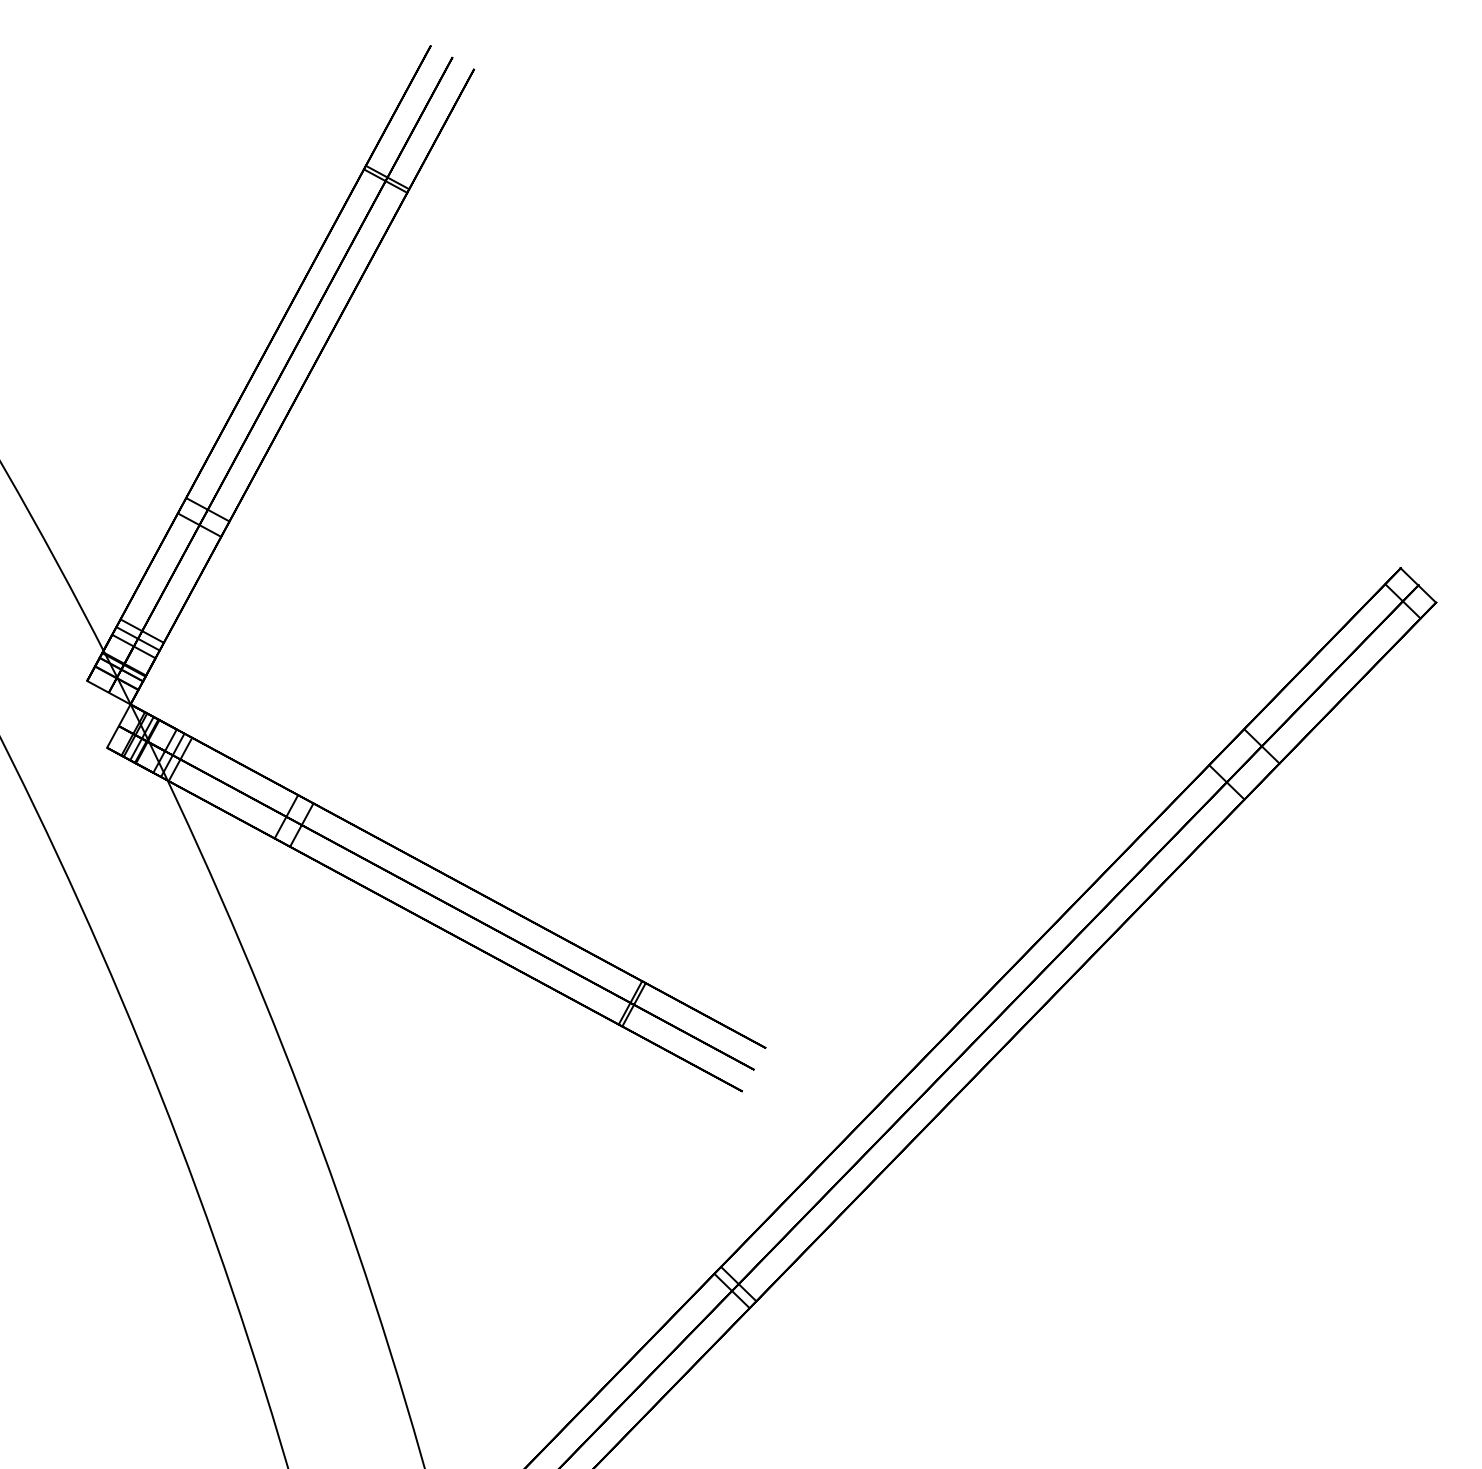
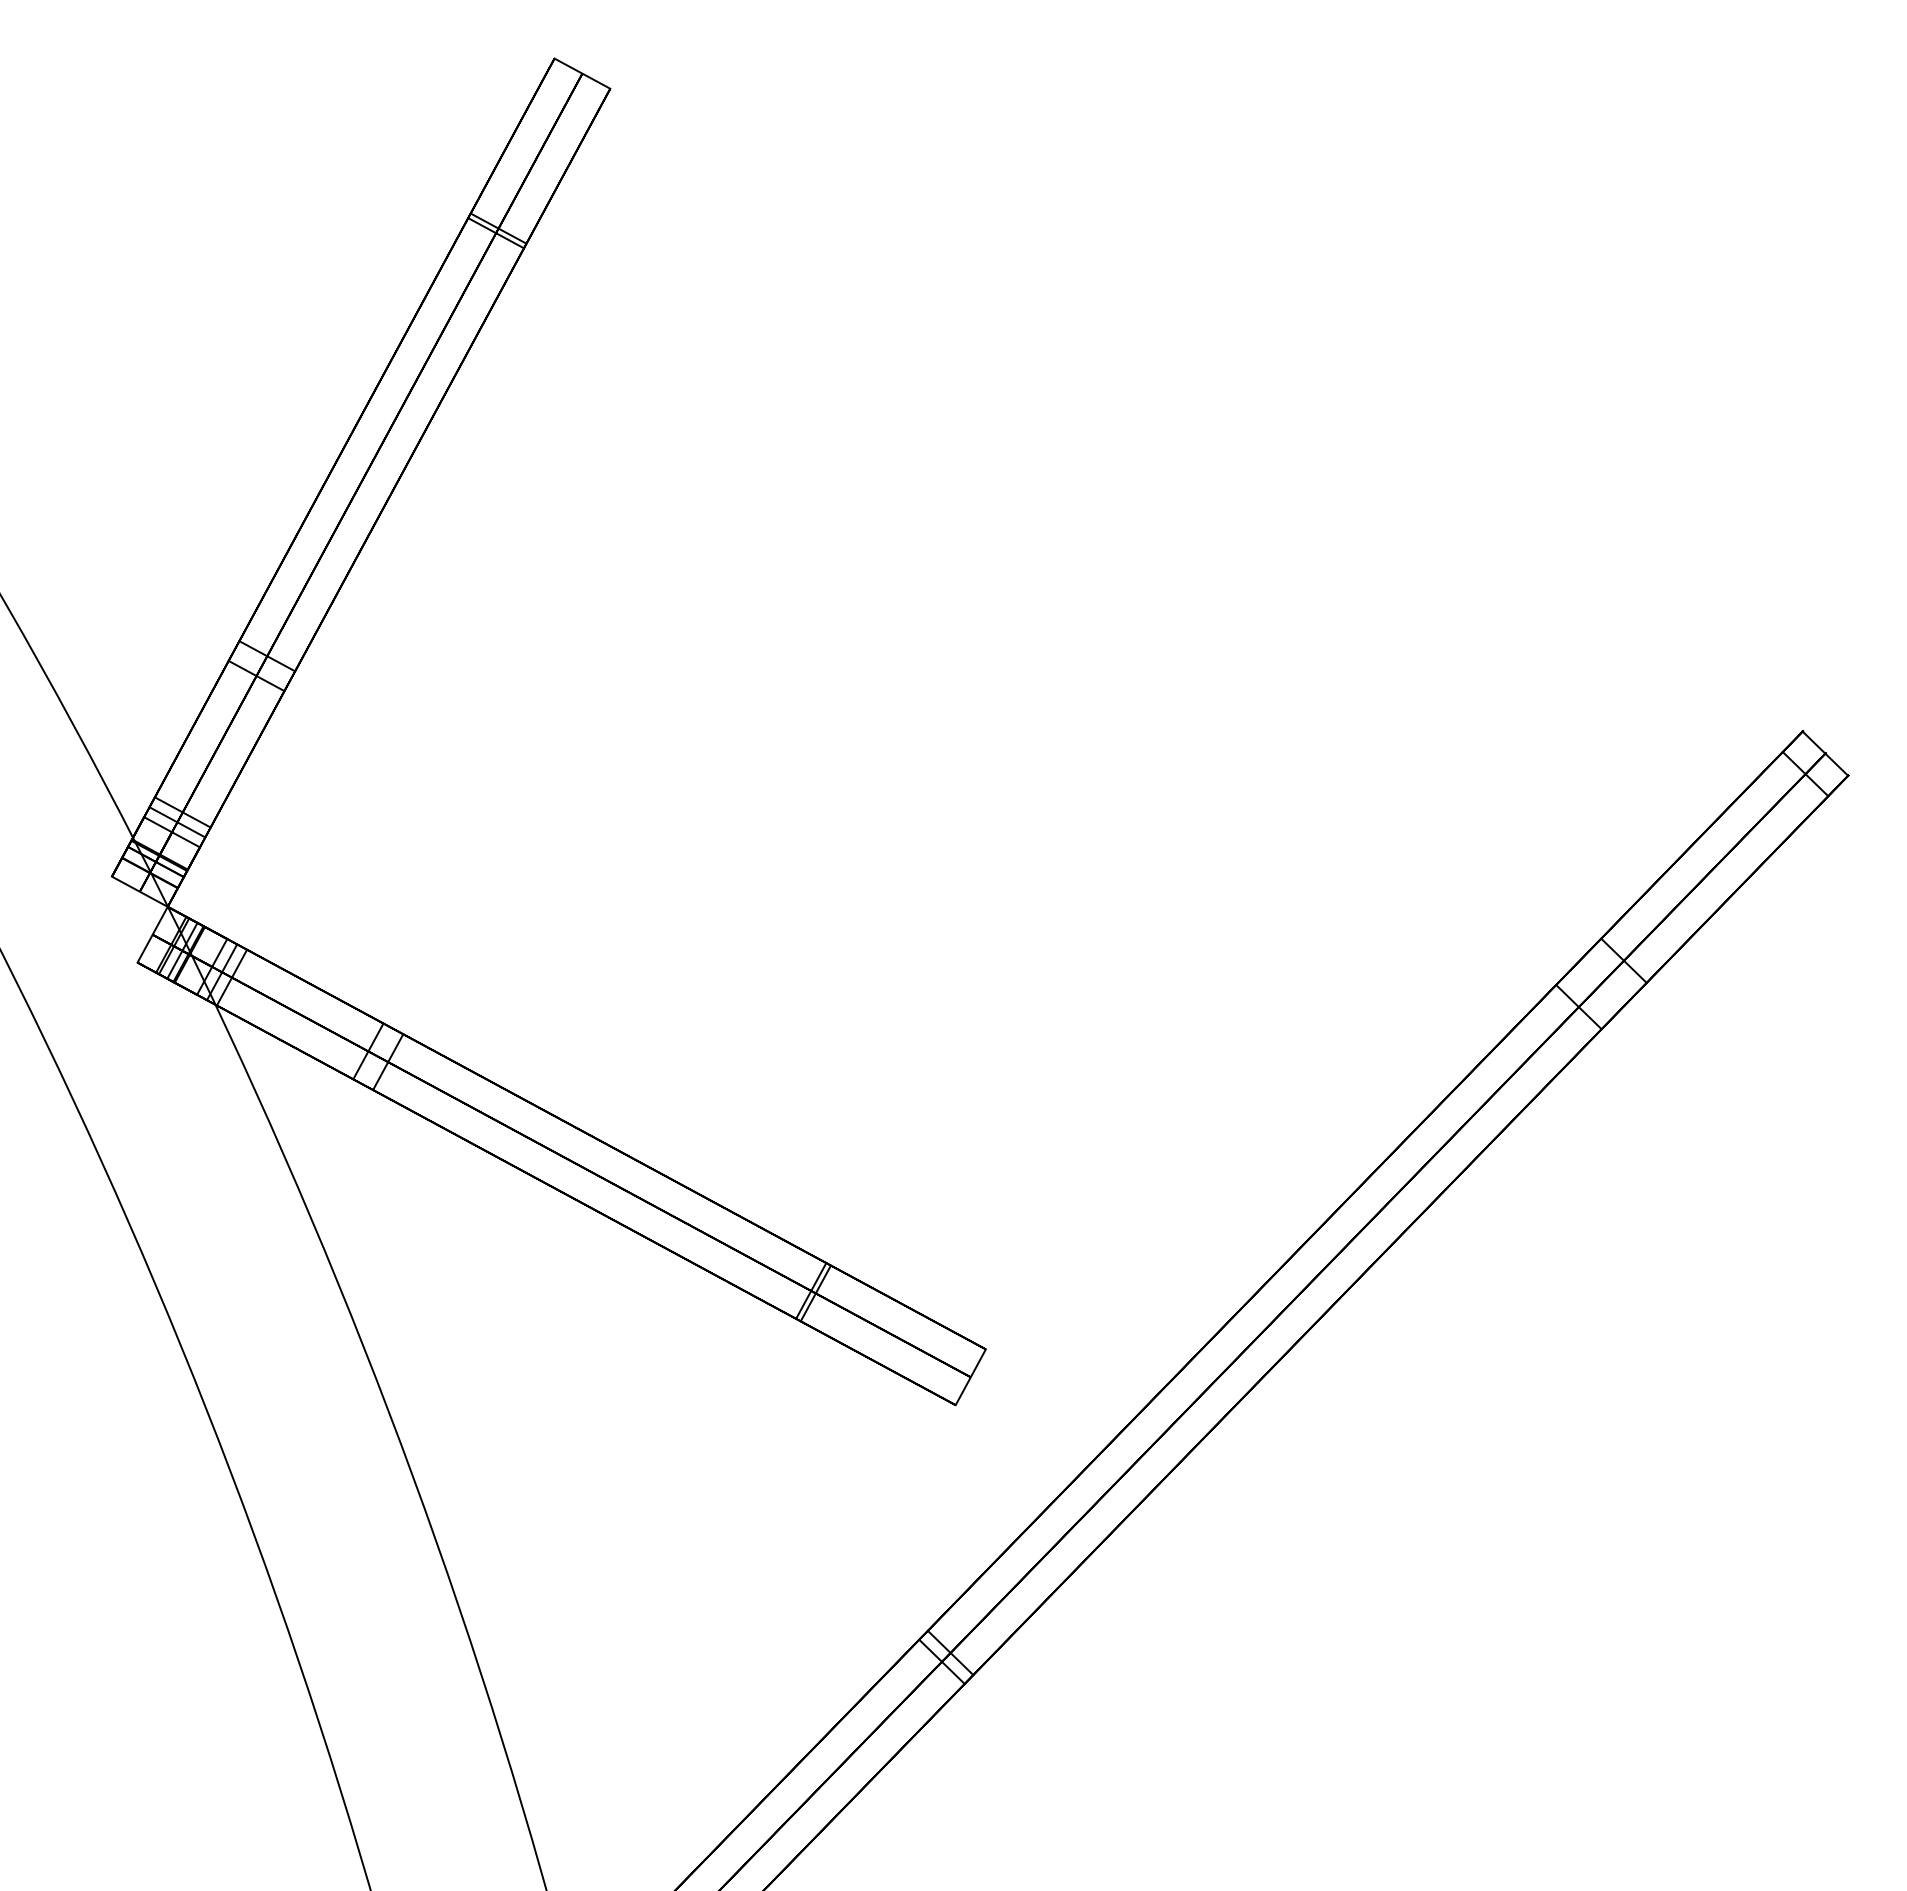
line: (452, 57) -> (582, 73), added
line: (754, 1070) -> (970, 1377), added

